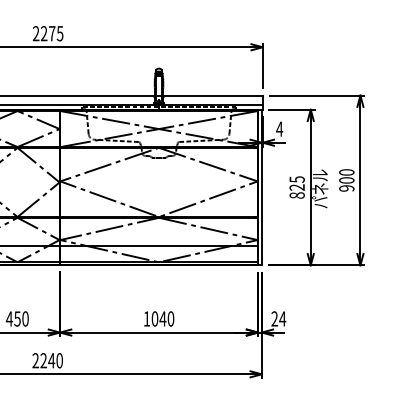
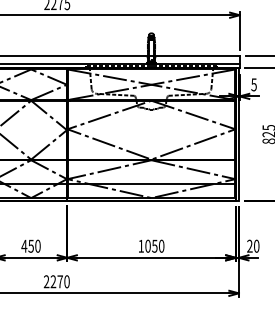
text: (279, 128) -> (253, 84), 4 -> 5
text: (162, 318) -> (154, 245), 1040 -> 1050
text: (282, 318) -> (256, 245), 24 -> 20
text: (51, 360) -> (60, 281), 2240 -> 2270

